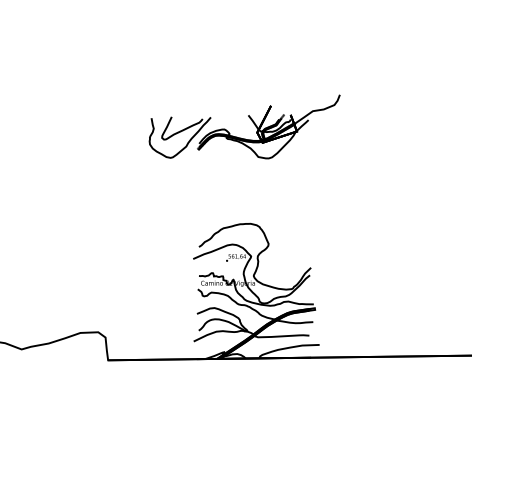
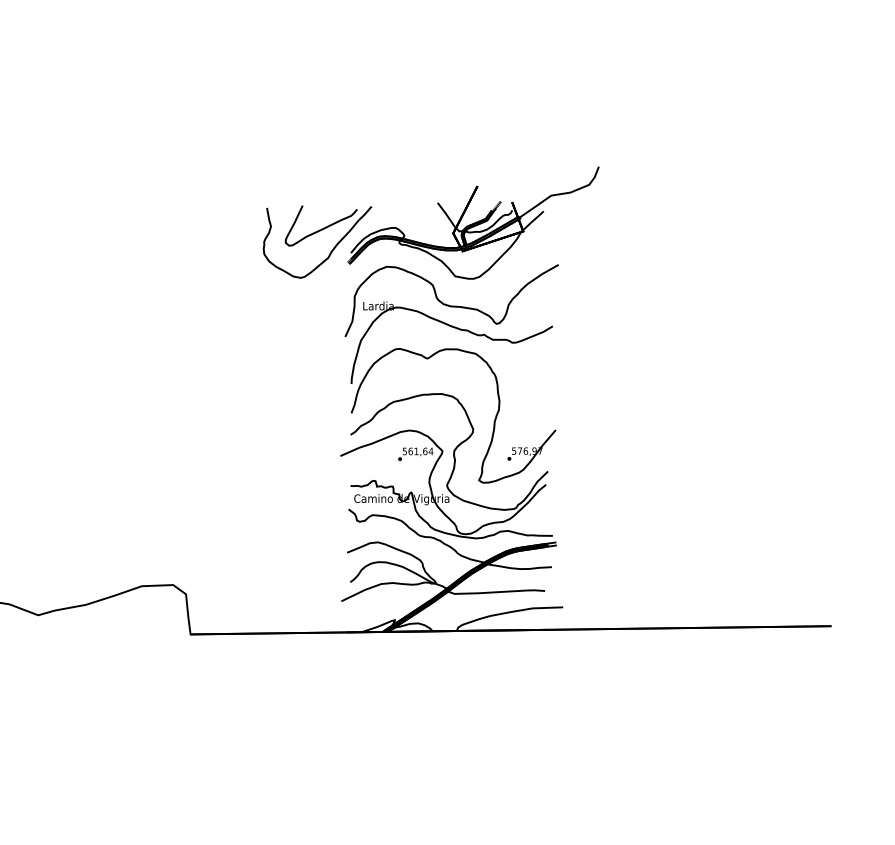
part: (256, 199) -> (451, 351), added

